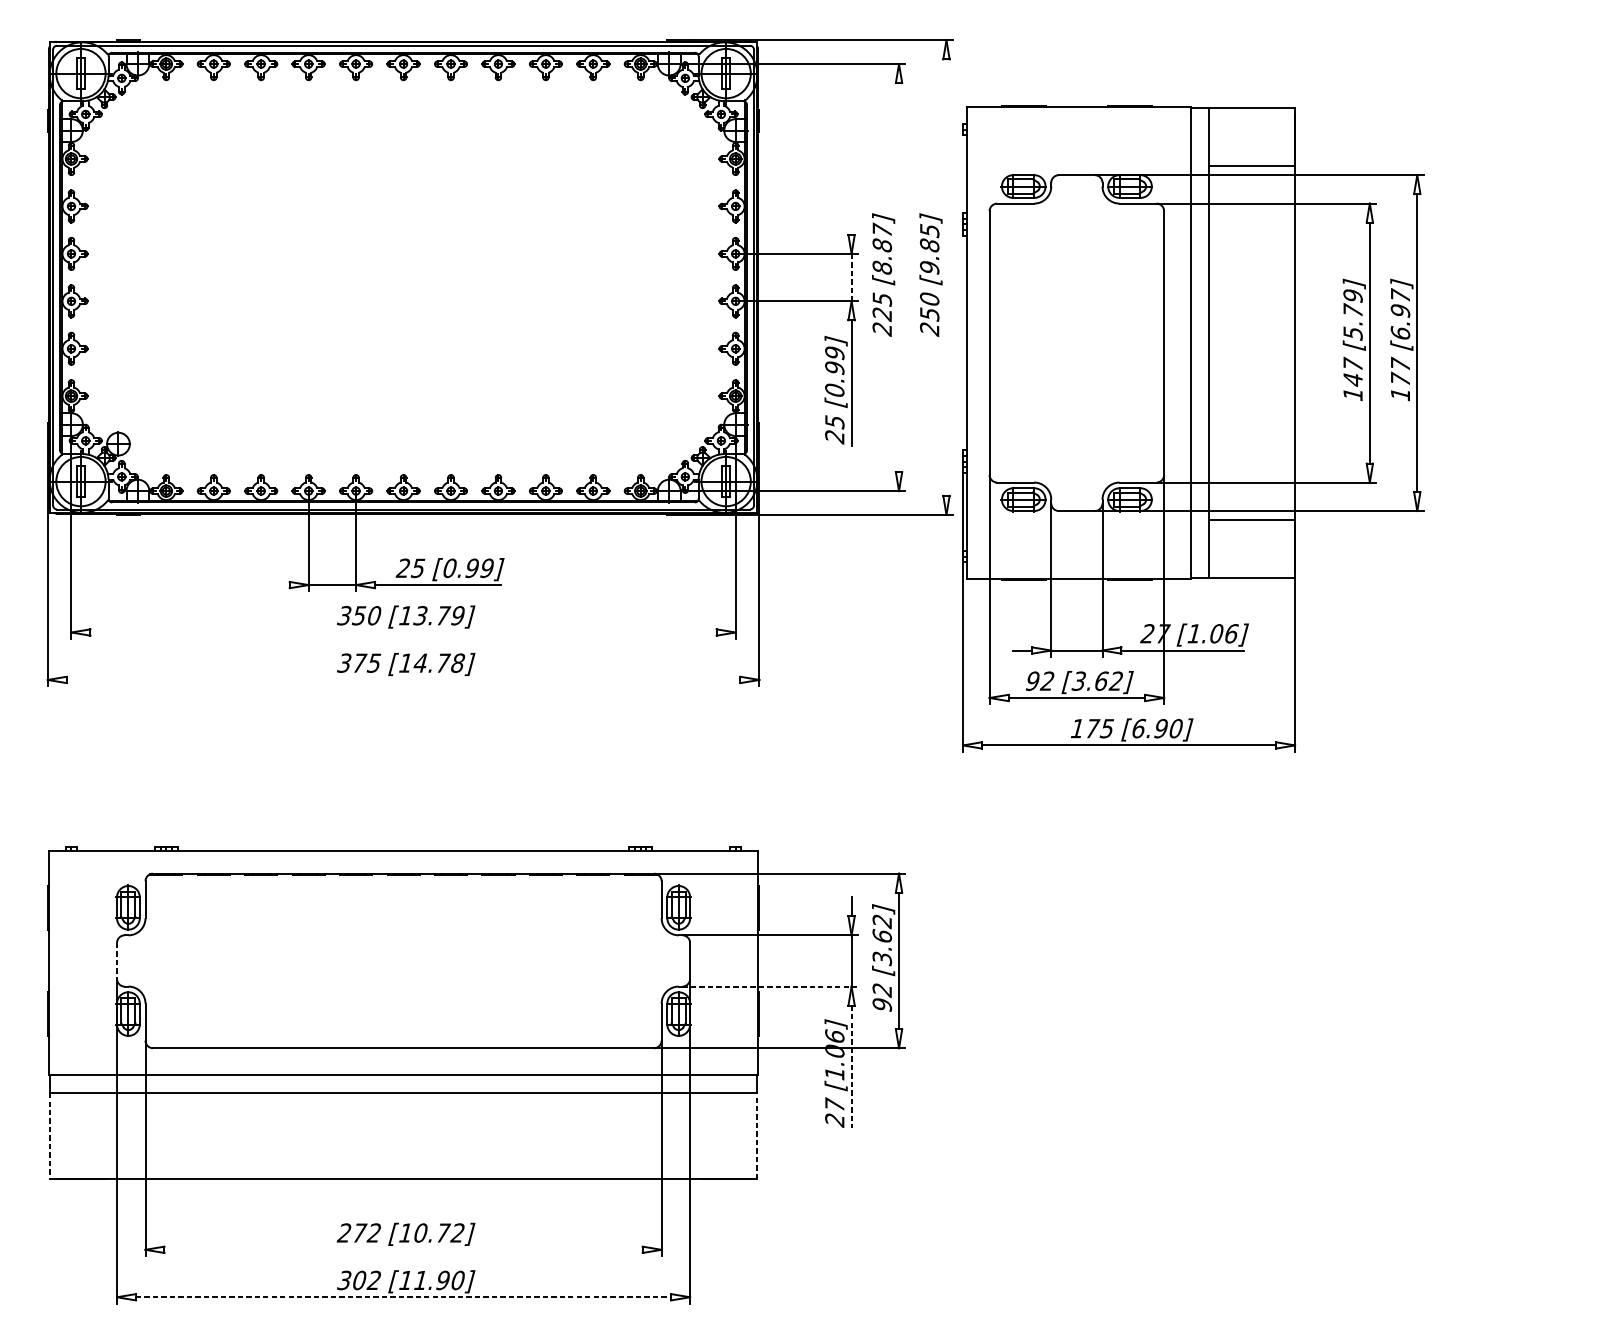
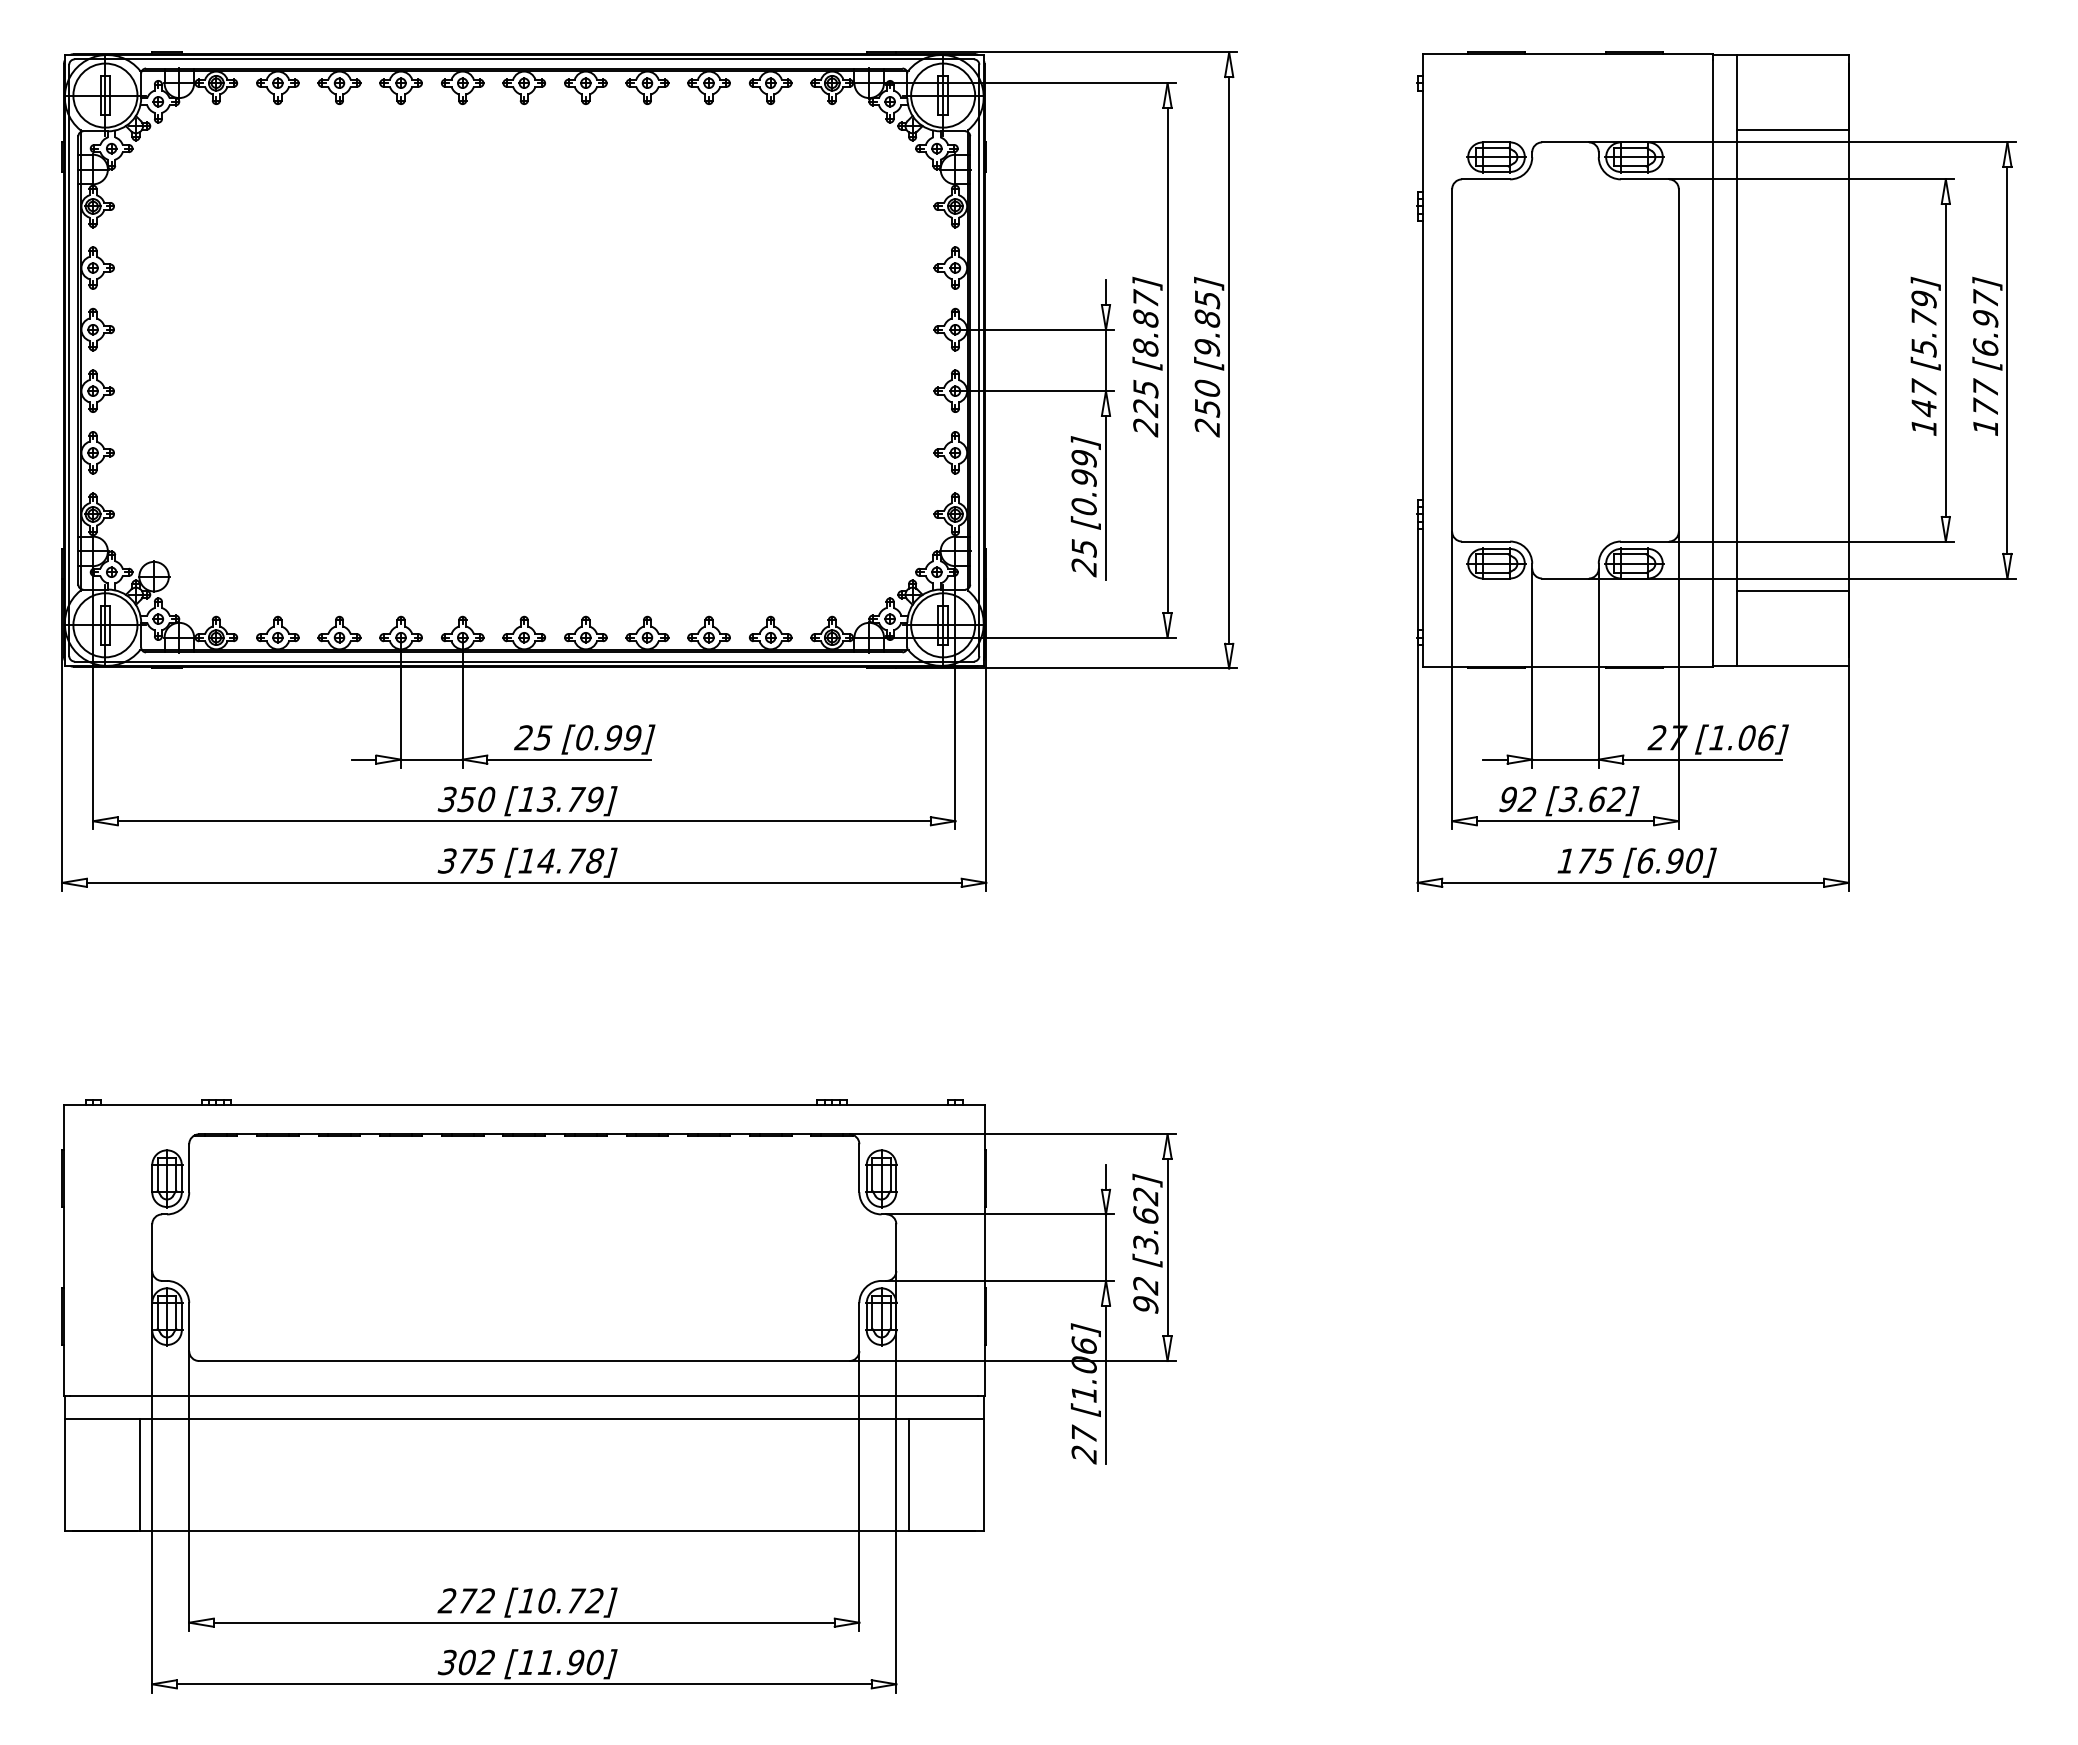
line: (851, 225) -> (1106, 292), added
line: (851, 277) -> (1106, 360), dashed -> solid
line: (898, 277) -> (1167, 360), added
line: (946, 277) -> (1229, 360), added
part: (1193, 428) -> (1716, 471), moved
line: (279, 584) -> (363, 759), added
line: (402, 632) -> (523, 821), added
line: (402, 679) -> (523, 882), added
line: (117, 961) -> (152, 1248), dashed -> solid
line: (770, 986) -> (1000, 1280), dashed -> solid
line: (851, 1067) -> (1106, 1385), dashed -> solid
line: (49, 1136) -> (64, 1475), dashed -> solid
line: (107, 1136) -> (140, 1475), added
line: (699, 1136) -> (908, 1475), added
line: (757, 1136) -> (983, 1475), dashed -> solid
line: (402, 1249) -> (523, 1622), added
line: (403, 1297) -> (524, 1684), dashed -> solid

